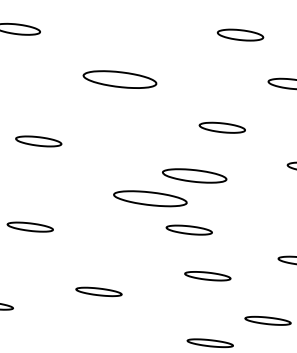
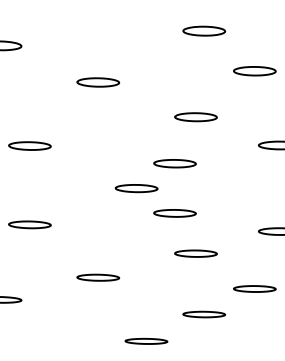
part: (118, 79) -> (97, 82), size x0.62
part: (194, 175) -> (174, 163), size x0.71
part: (150, 198) -> (136, 188), size x0.62

